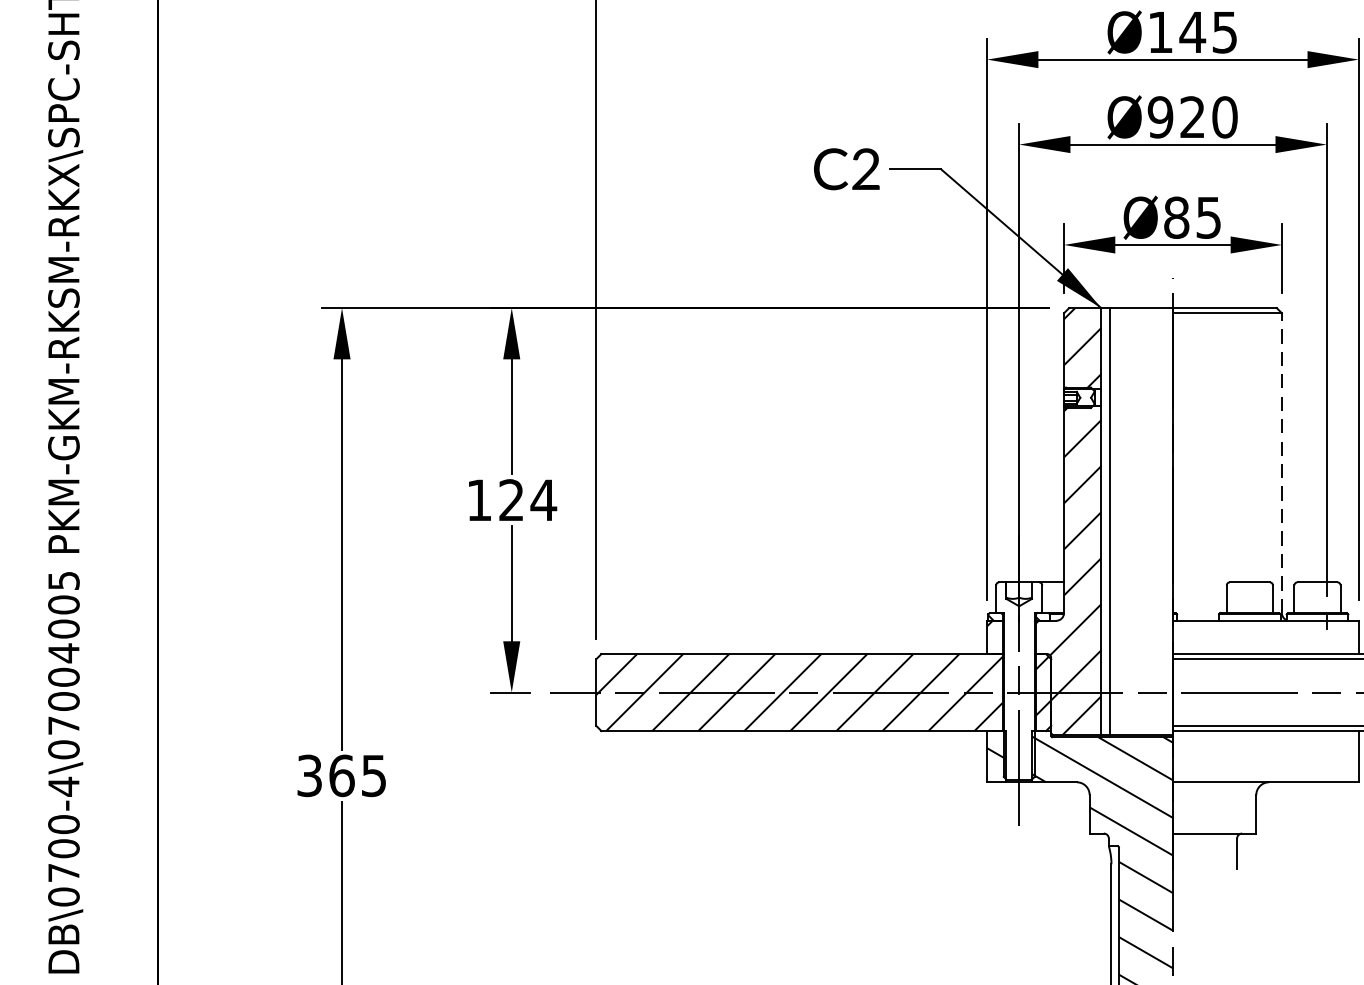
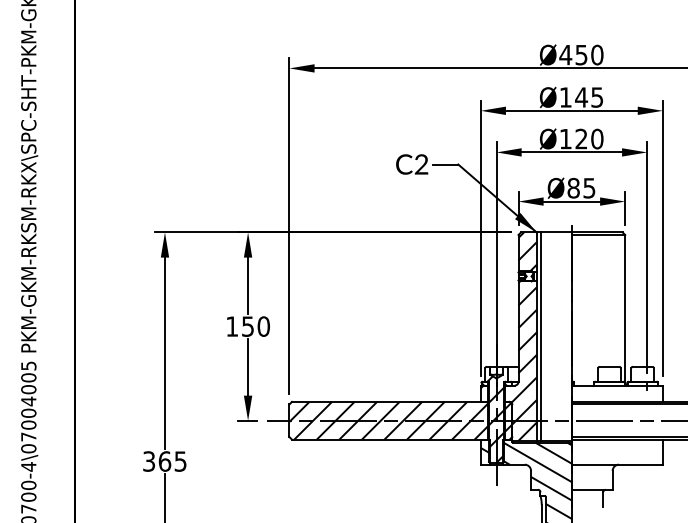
text: (1159, 116) -> (565, 138), Ø920 -> Ø120
line: (1282, 461) -> (625, 307), dashed -> solid
text: (528, 500) -> (256, 326), 124 -> 150
hatch: (1017, 690) -> (495, 419), added

